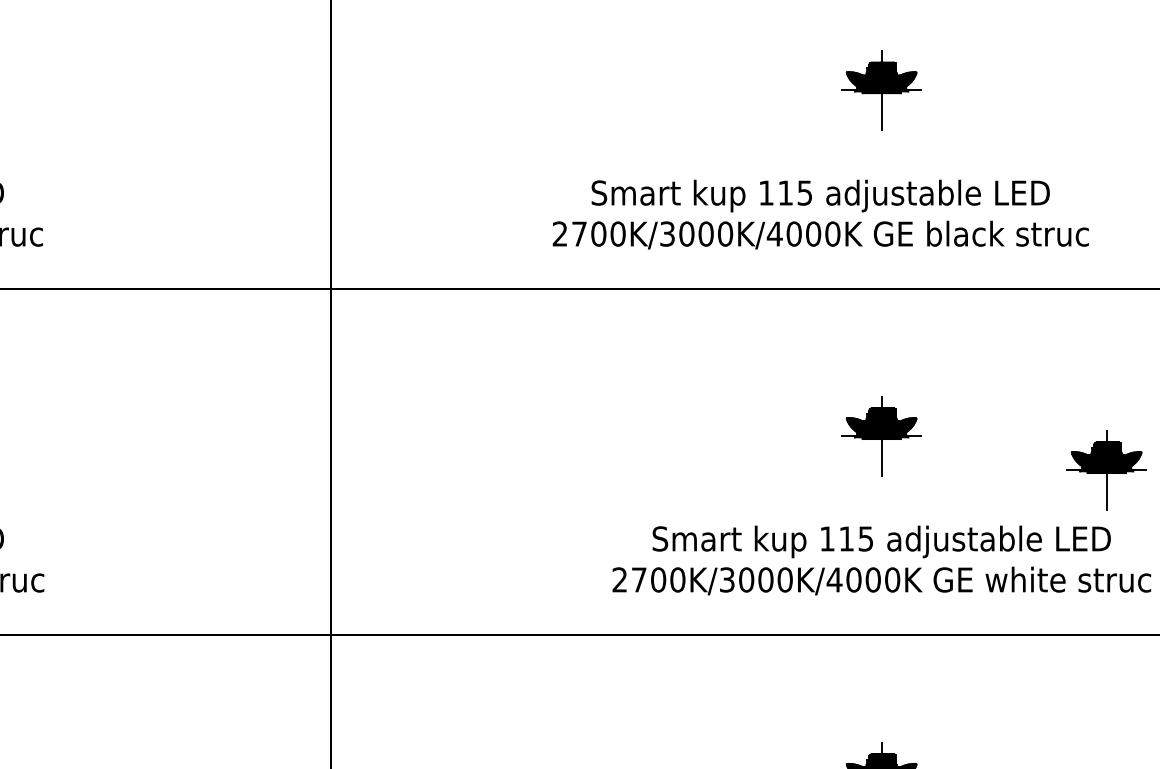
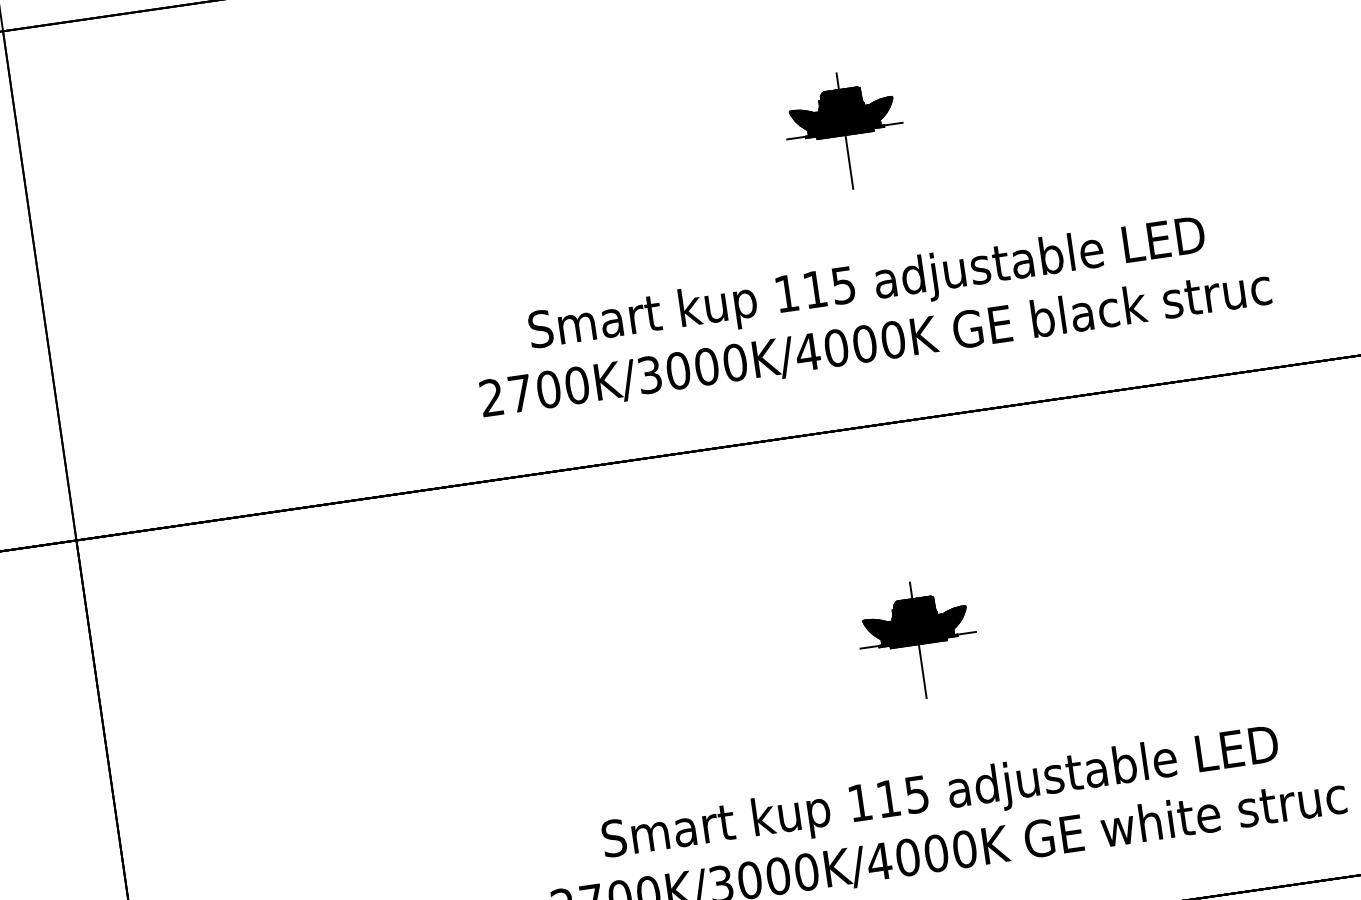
text: (820, 214) -> (870, 313), moved
part: (1106, 470) -> (1256, 642), removed

